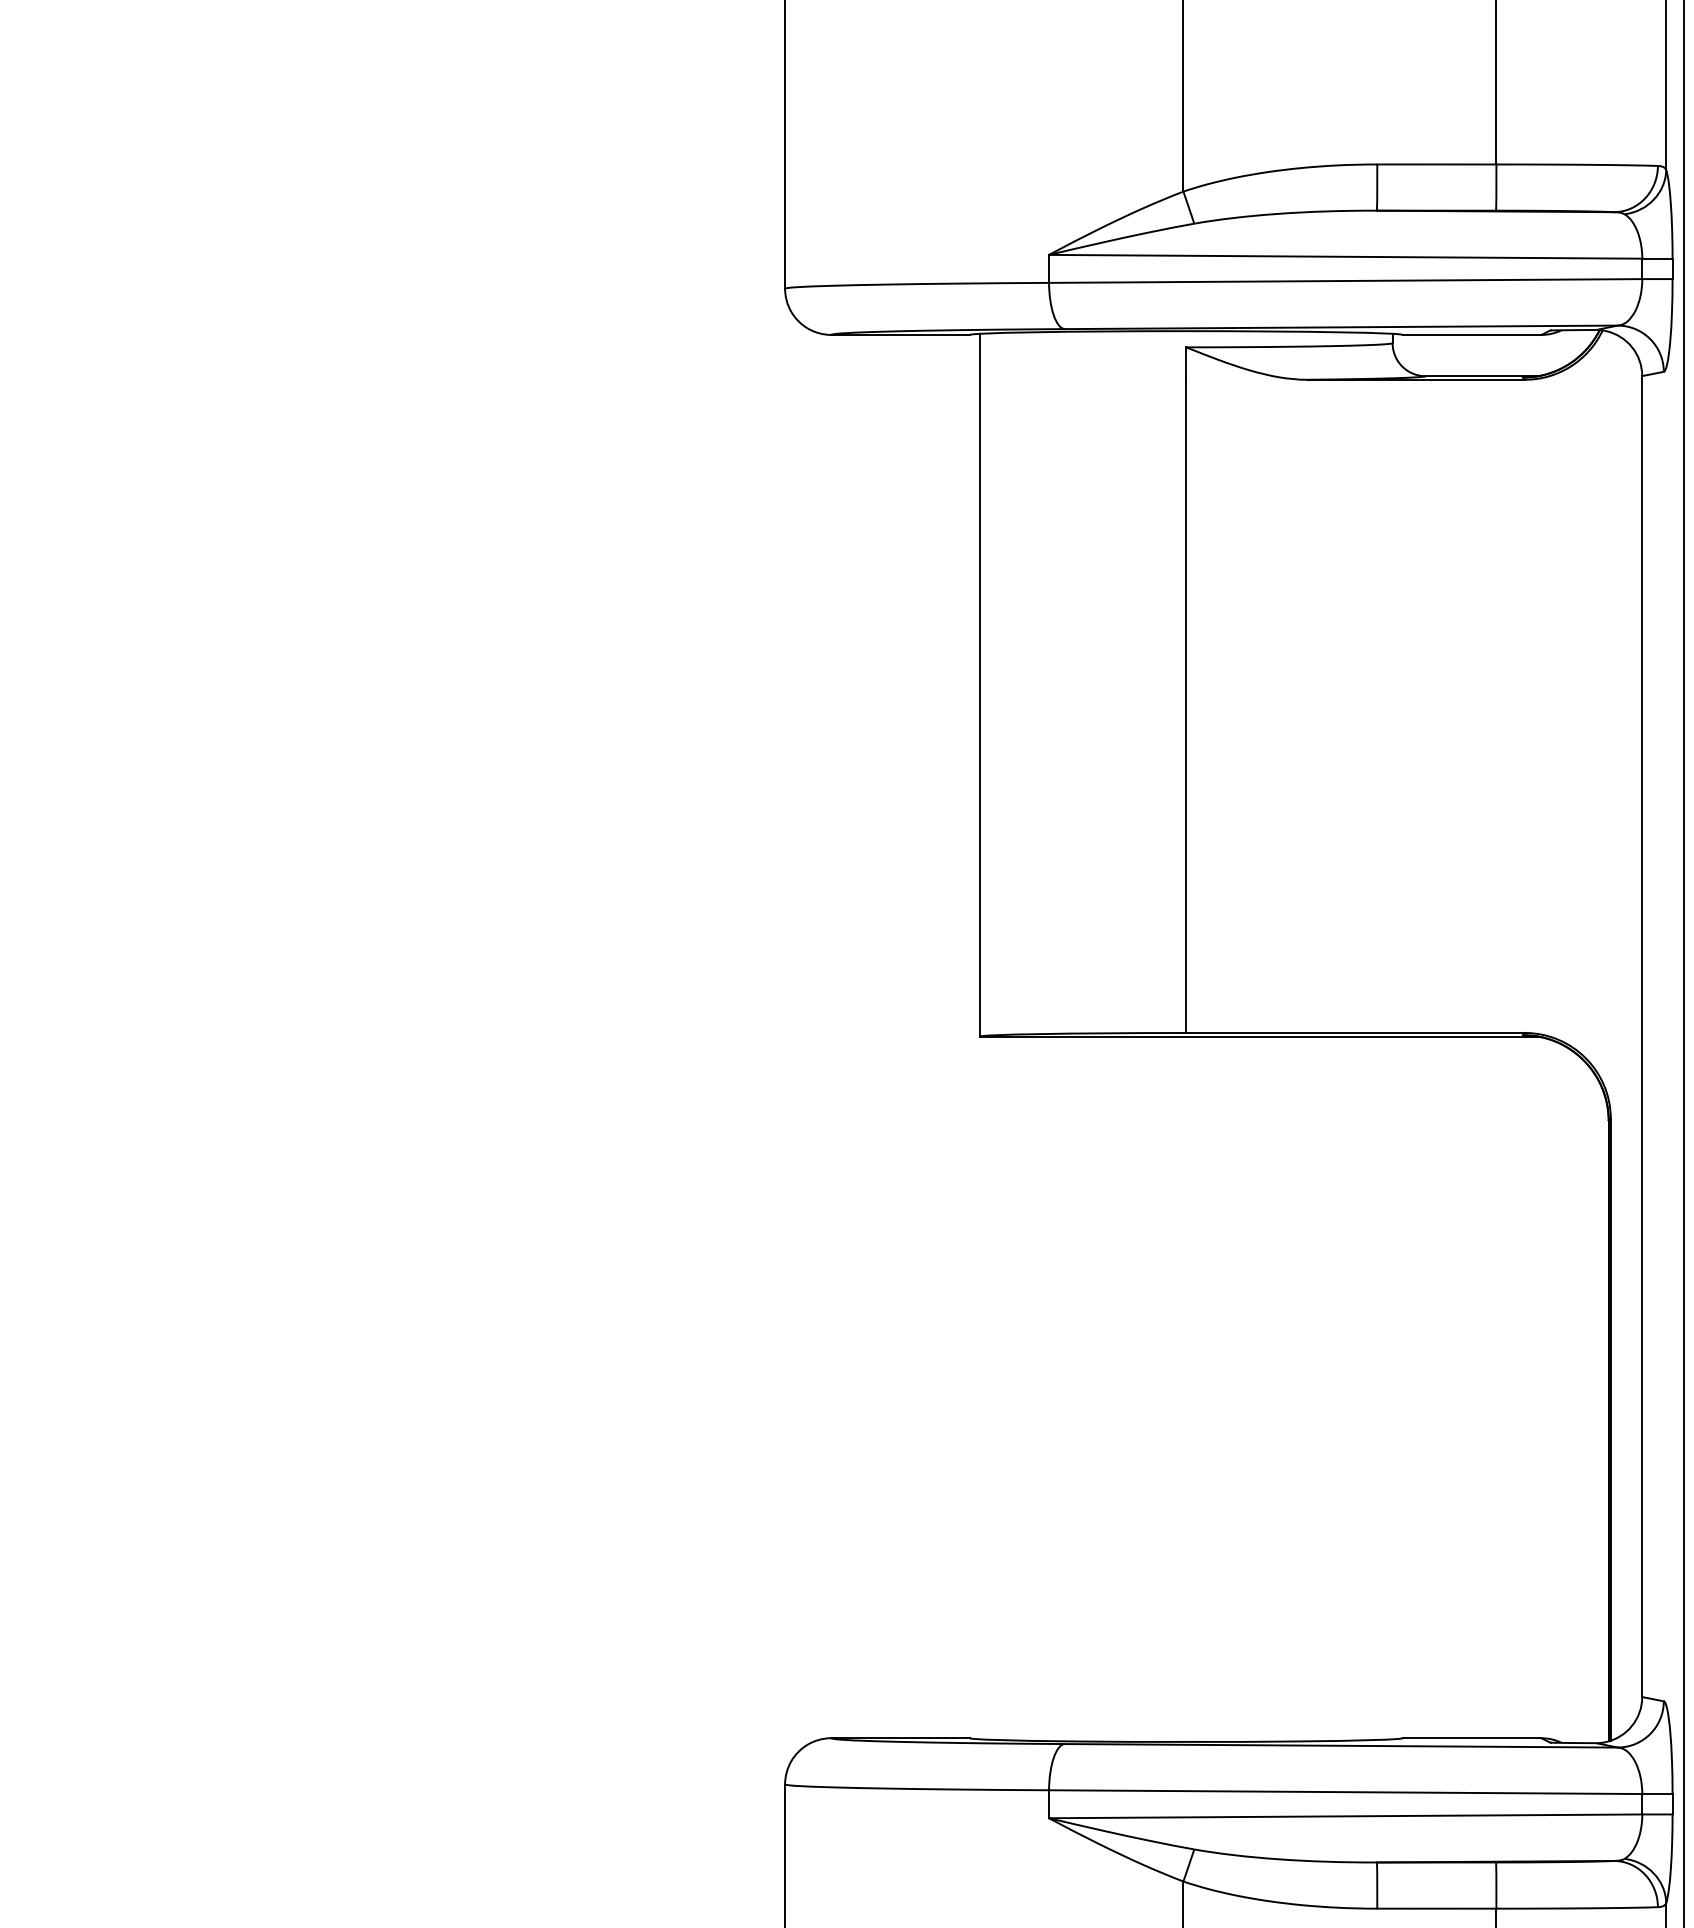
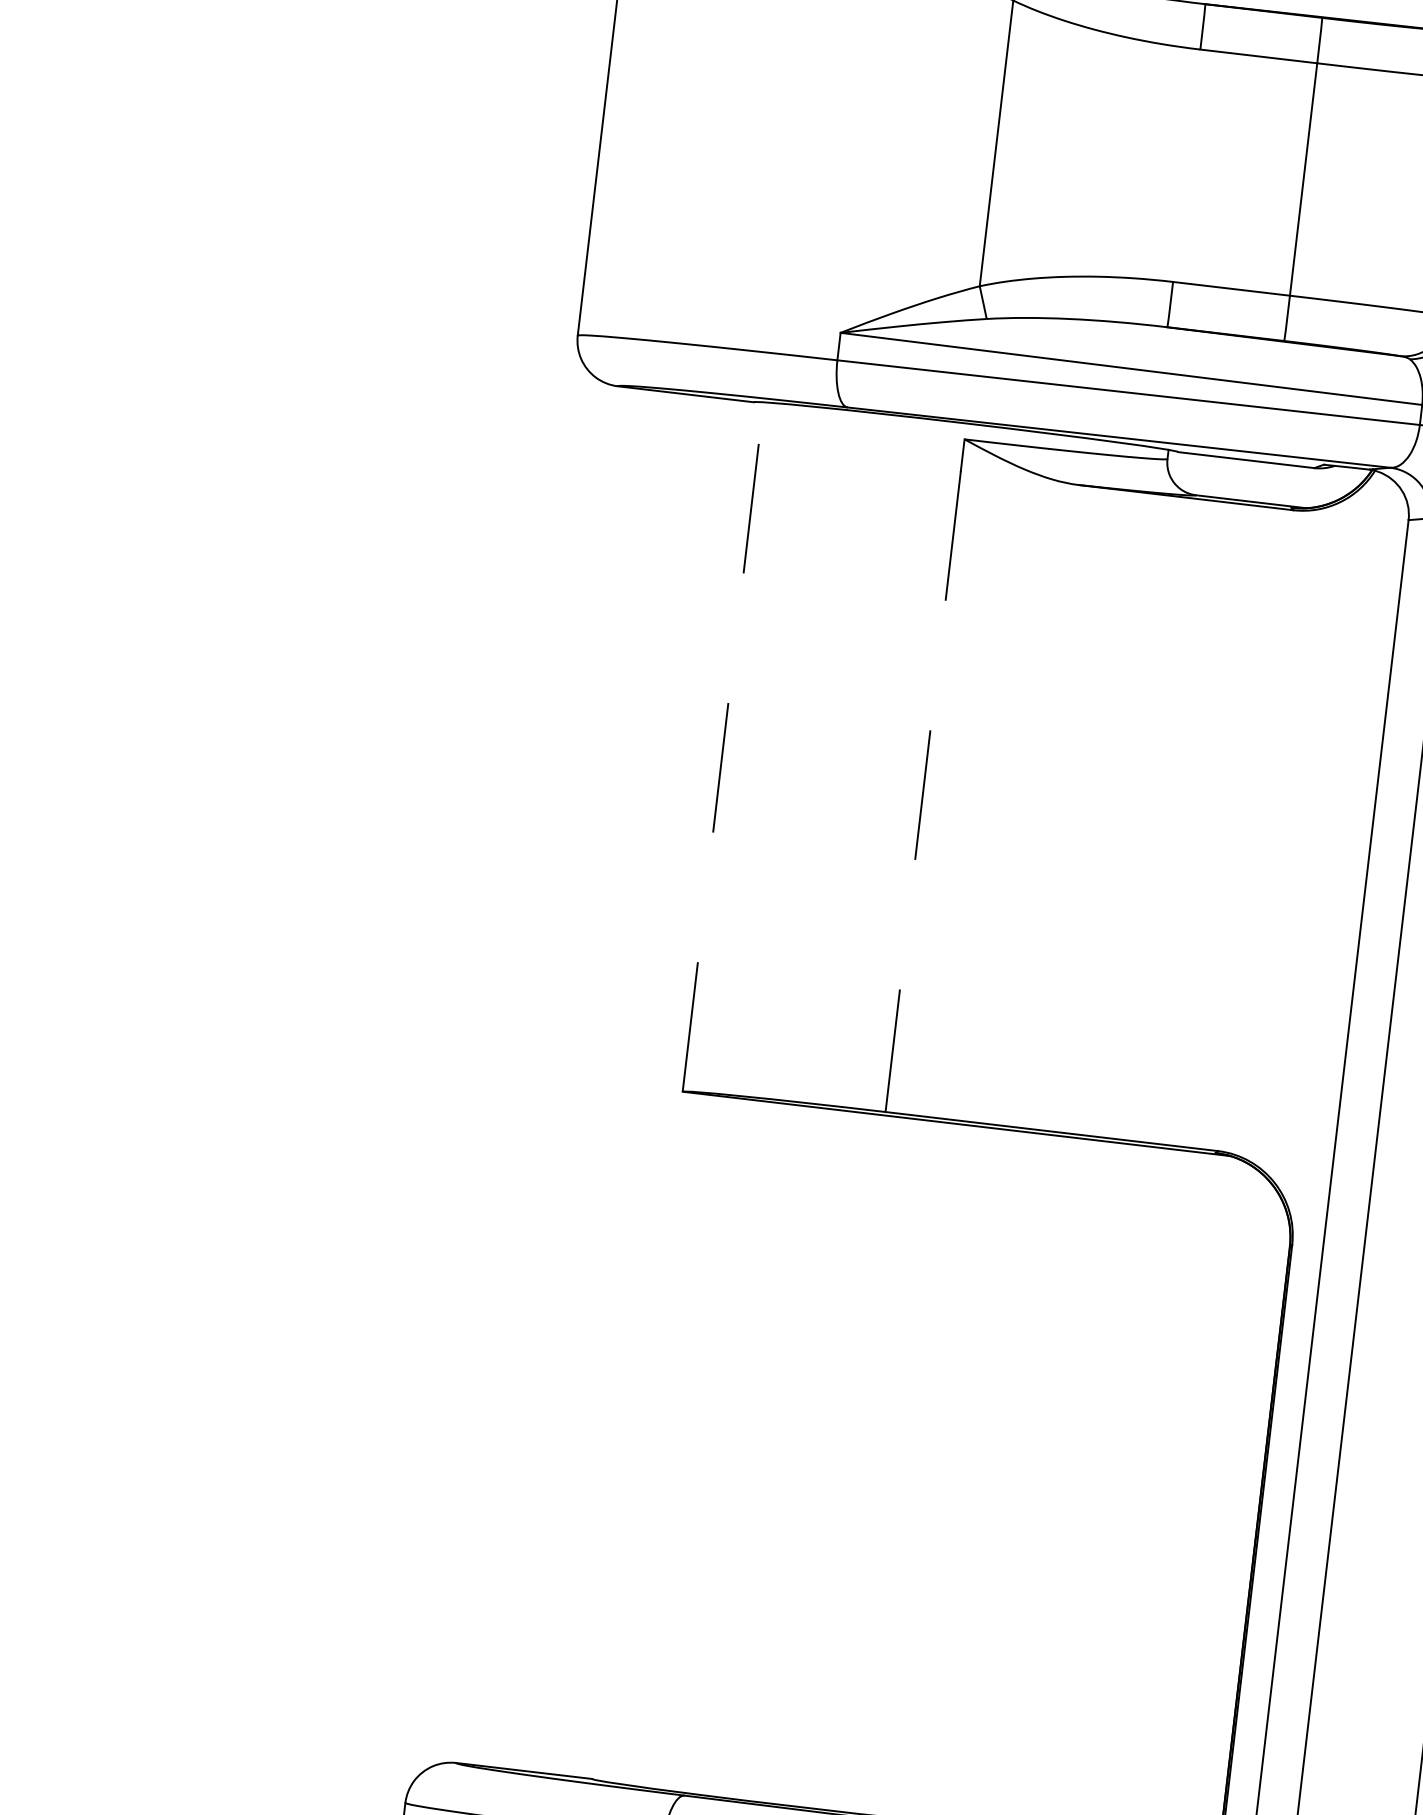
line: (979, 684) -> (722, 746), solid -> dashed
line: (1186, 706) -> (923, 791), solid -> dashed

